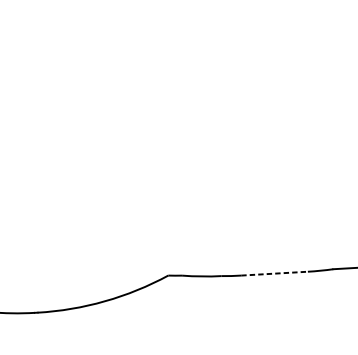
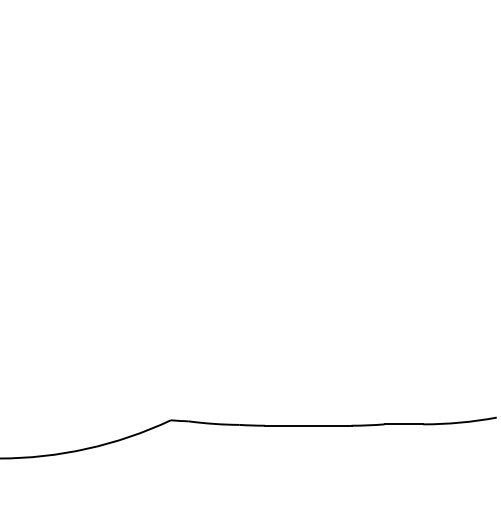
line: (274, 273) -> (308, 425), dashed -> solid

